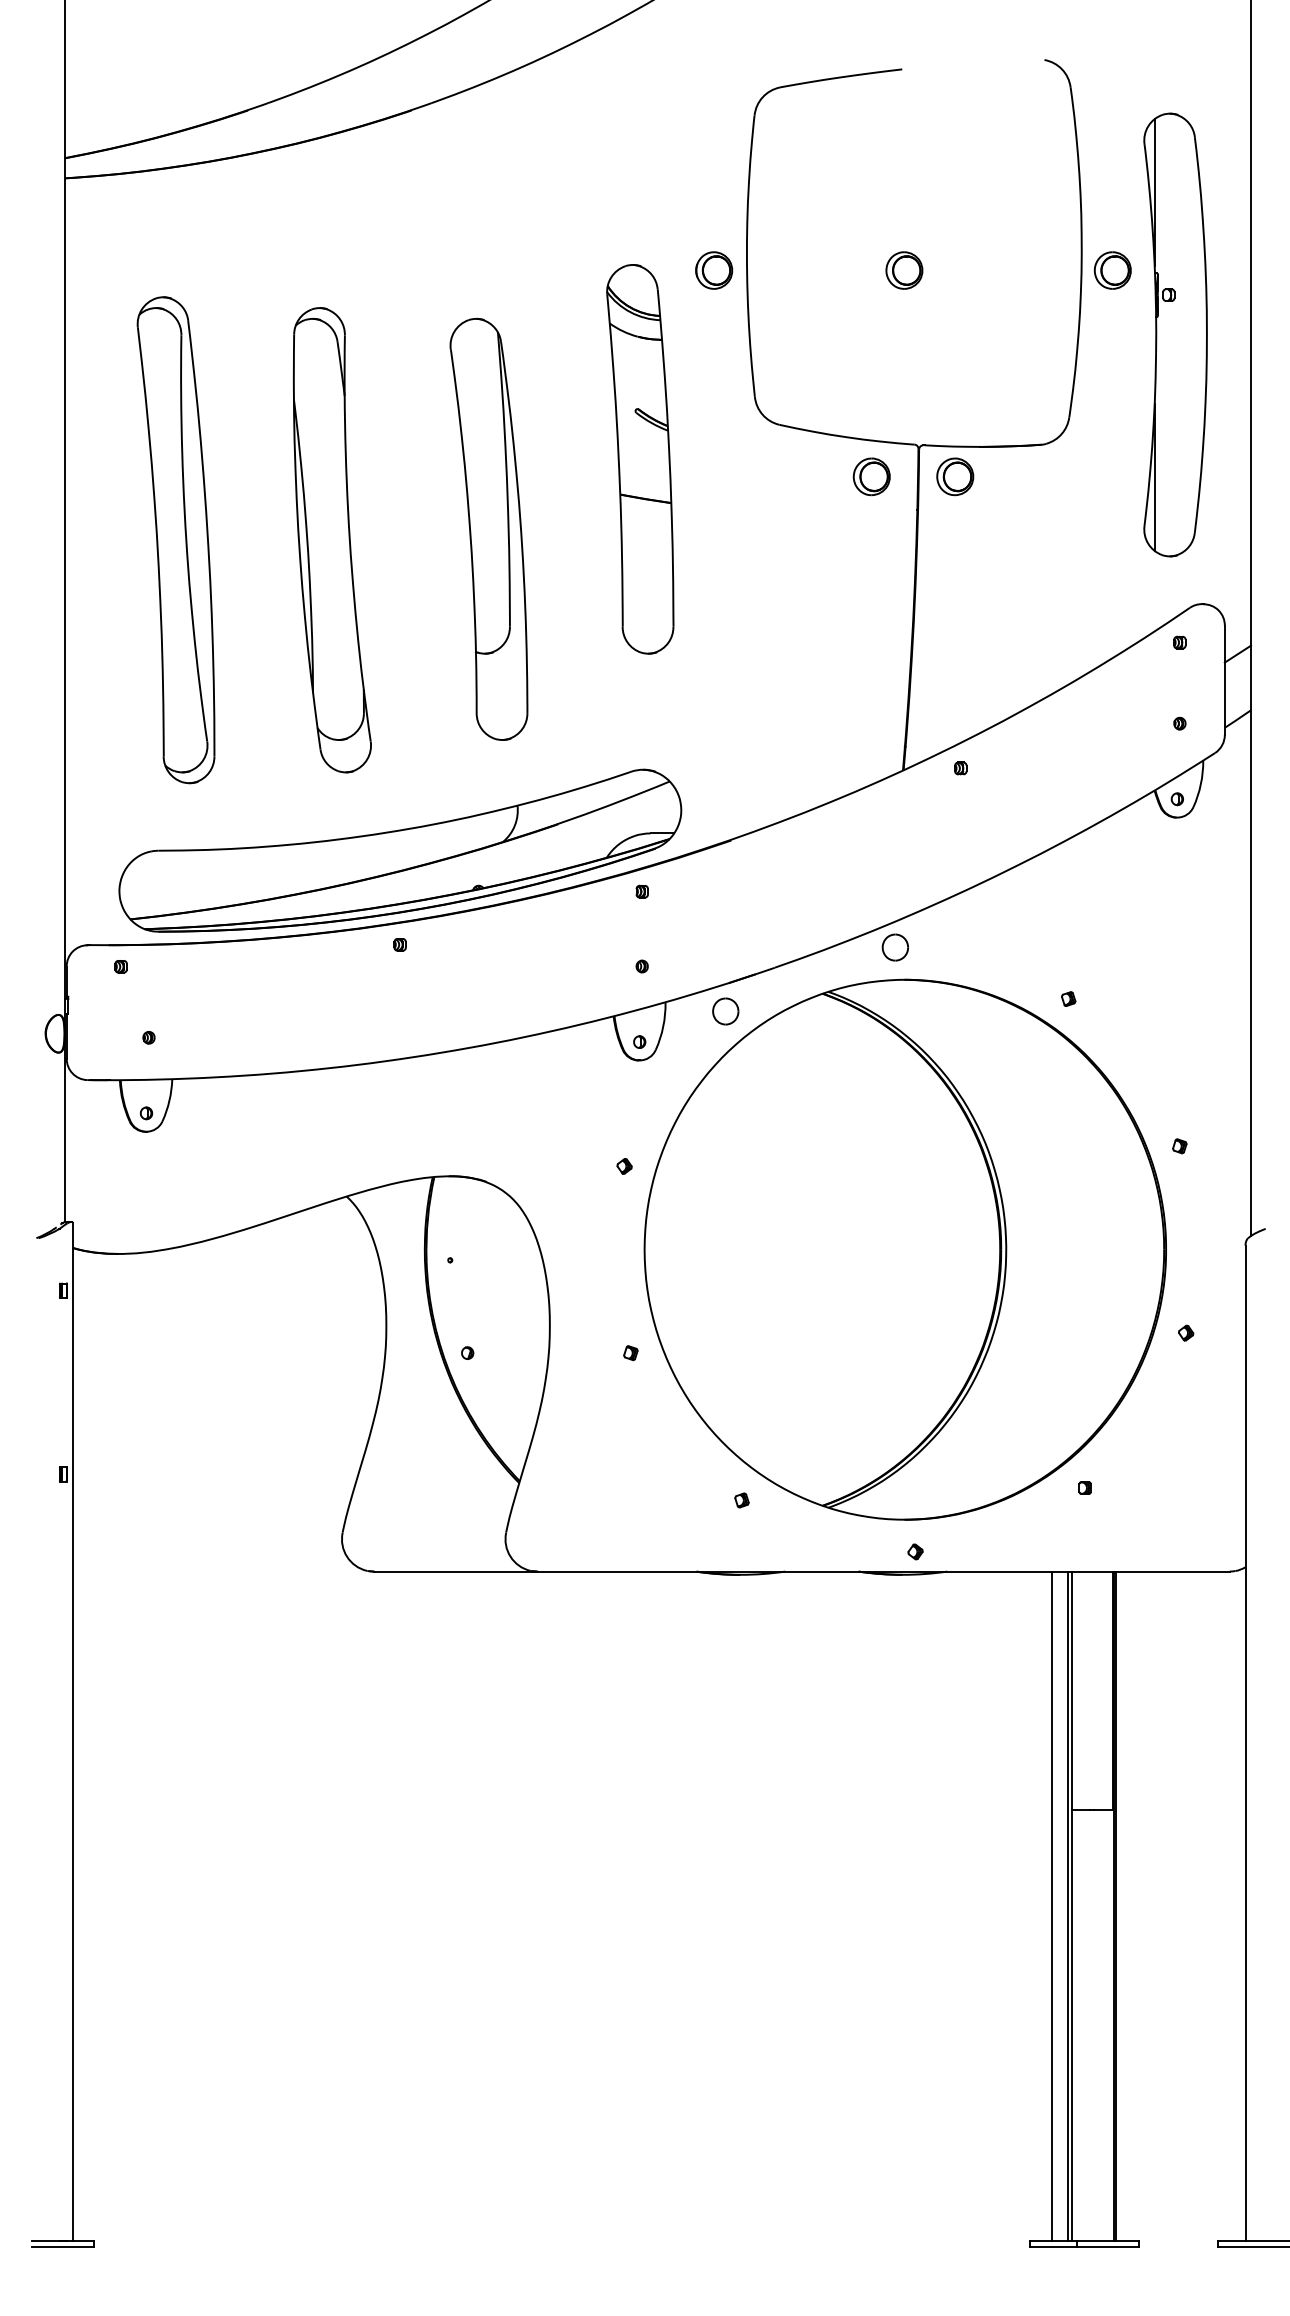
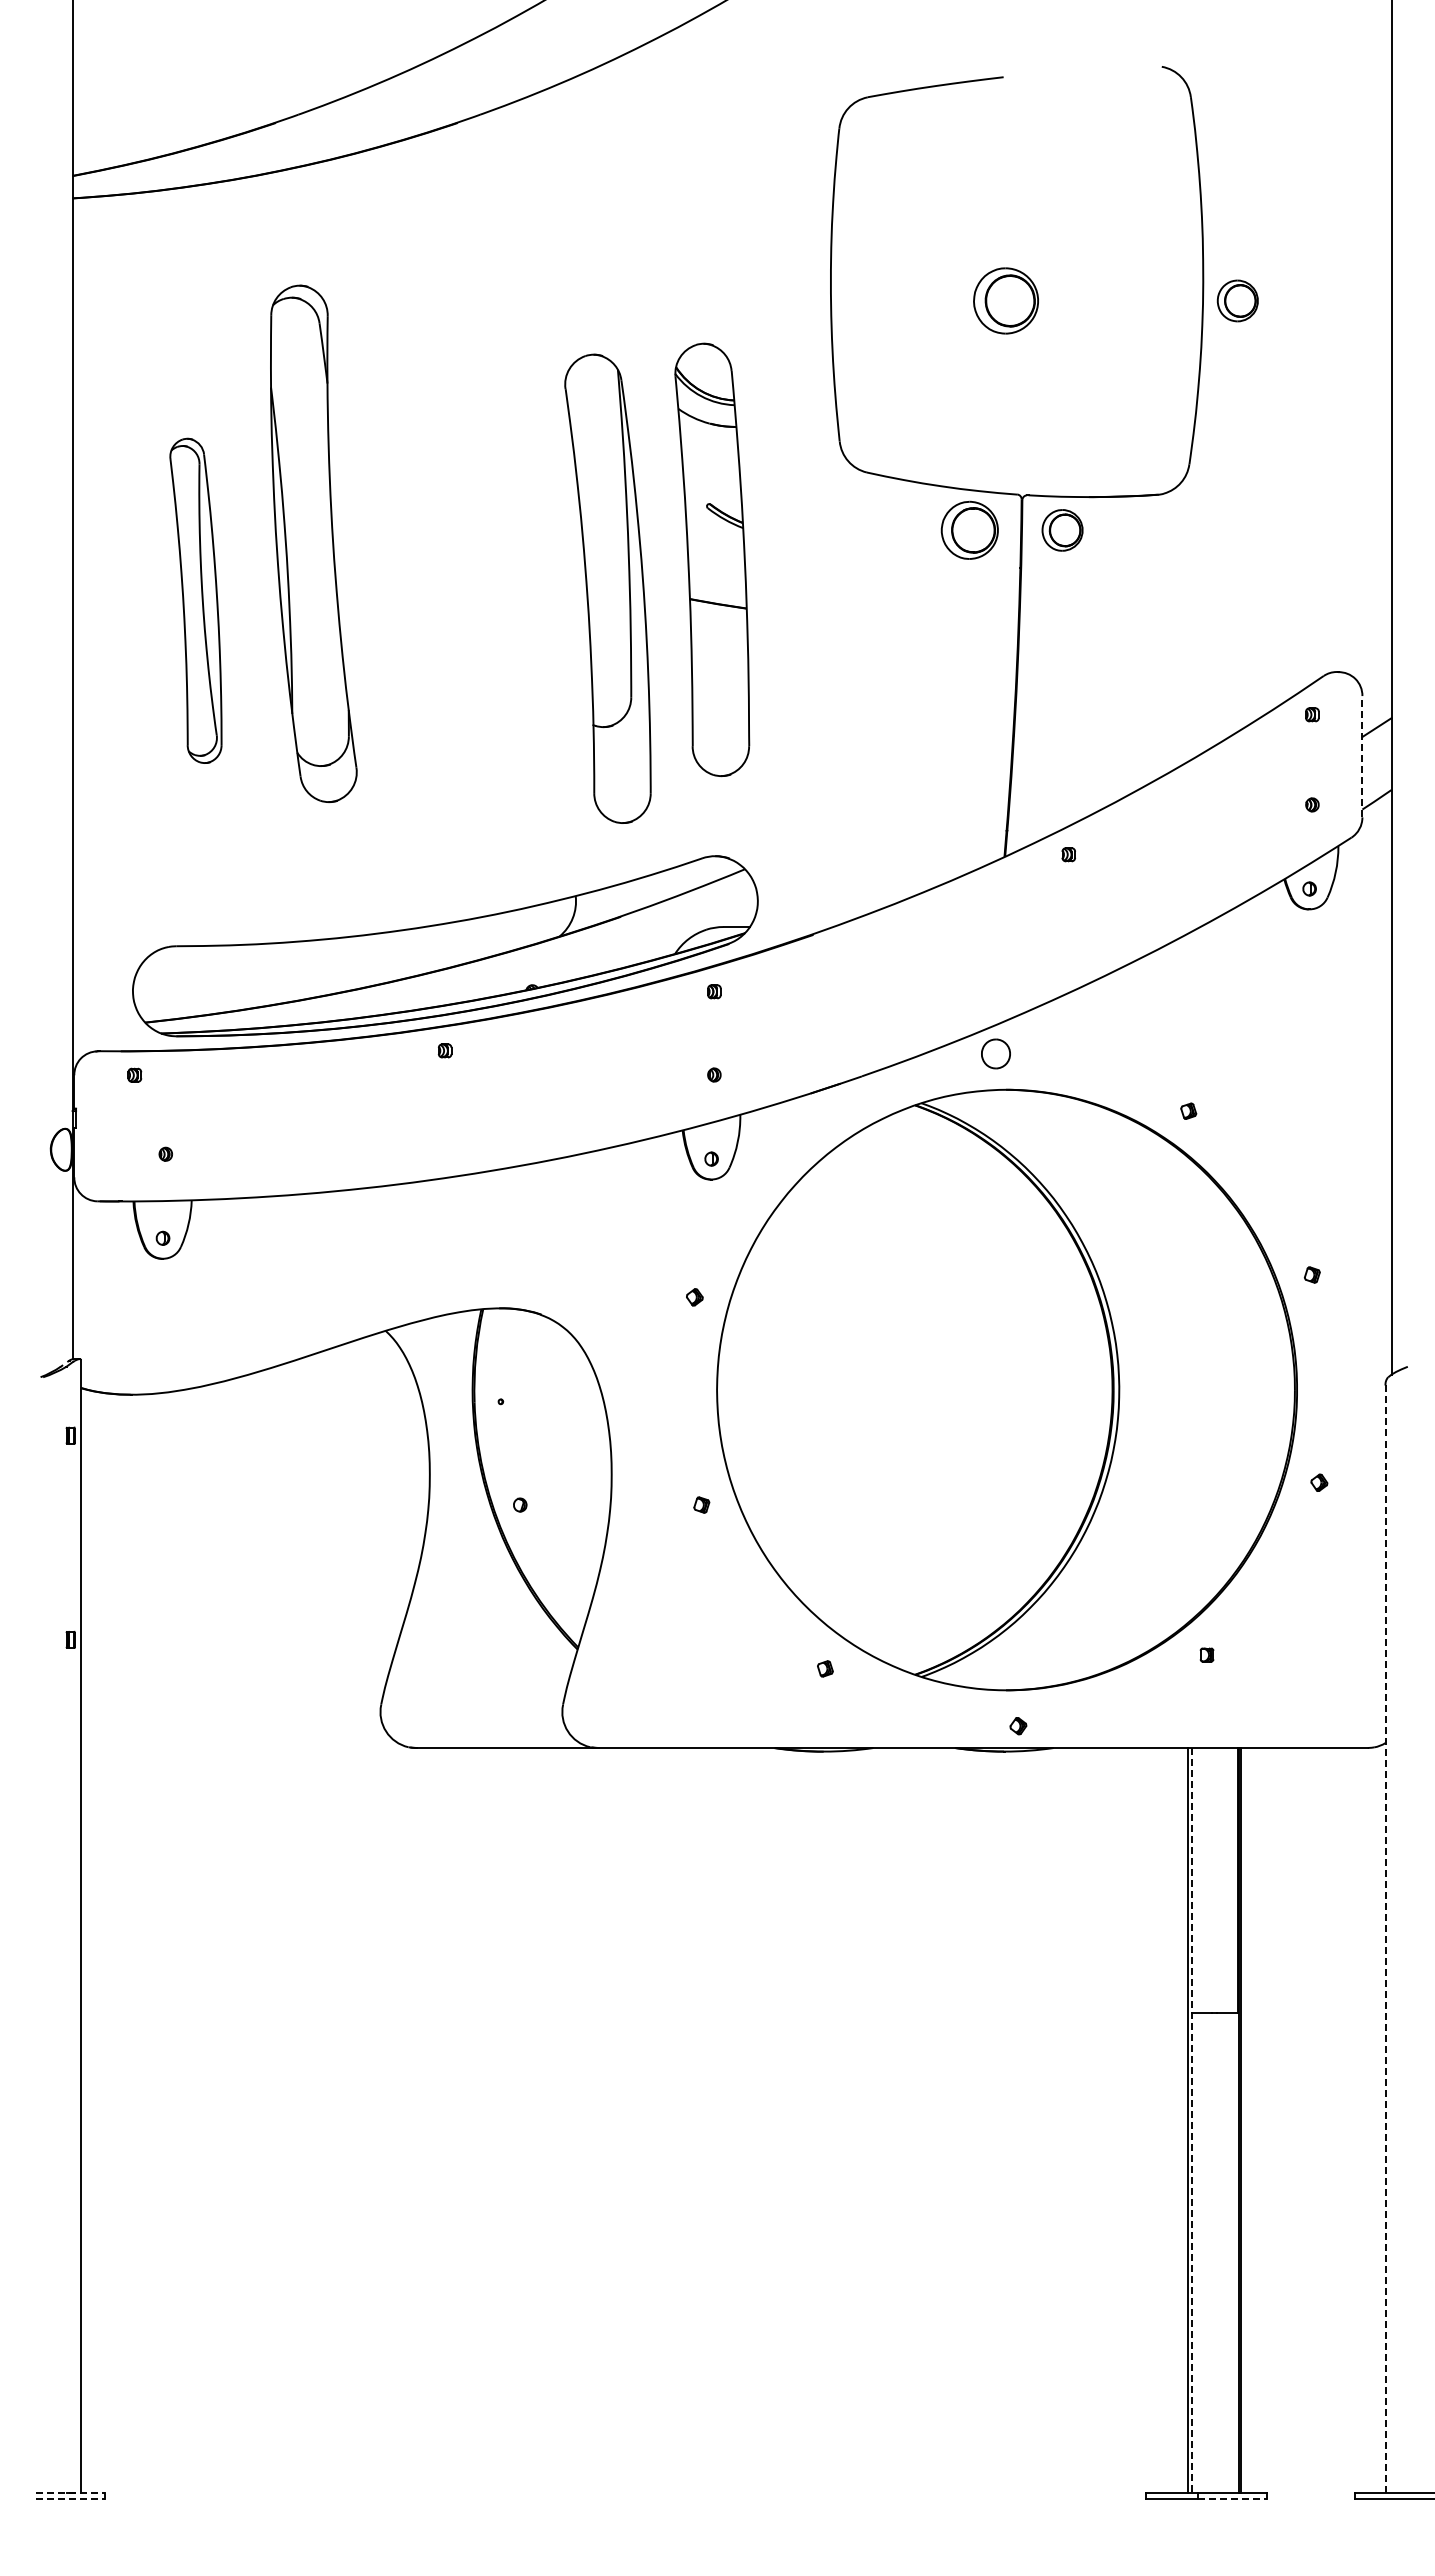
part: (714, 270) -> (794, 300), removed
part: (903, 270) -> (1005, 300), size x1.6
part: (1175, 334) -> (1307, 372), removed
part: (640, 458) -> (712, 559), moved
part: (871, 476) -> (969, 530), size x1.4
part: (488, 529) -> (607, 588), moved
part: (175, 539) -> (195, 600), size x0.6
part: (332, 539) -> (313, 543), moved
line: (1224, 680) -> (1362, 756), solid -> dashed
part: (725, 1010) -> (807, 1124), removed
line: (1245, 1743) -> (1385, 1939), solid -> dashed
line: (1052, 1906) -> (1170, 2120), removed
line: (1072, 1906) -> (1192, 2120), solid -> dashed
line: (63, 2240) -> (70, 2492), solid -> dashed
line: (63, 2246) -> (70, 2498), solid -> dashed
line: (1108, 2246) -> (1232, 2498), solid -> dashed

